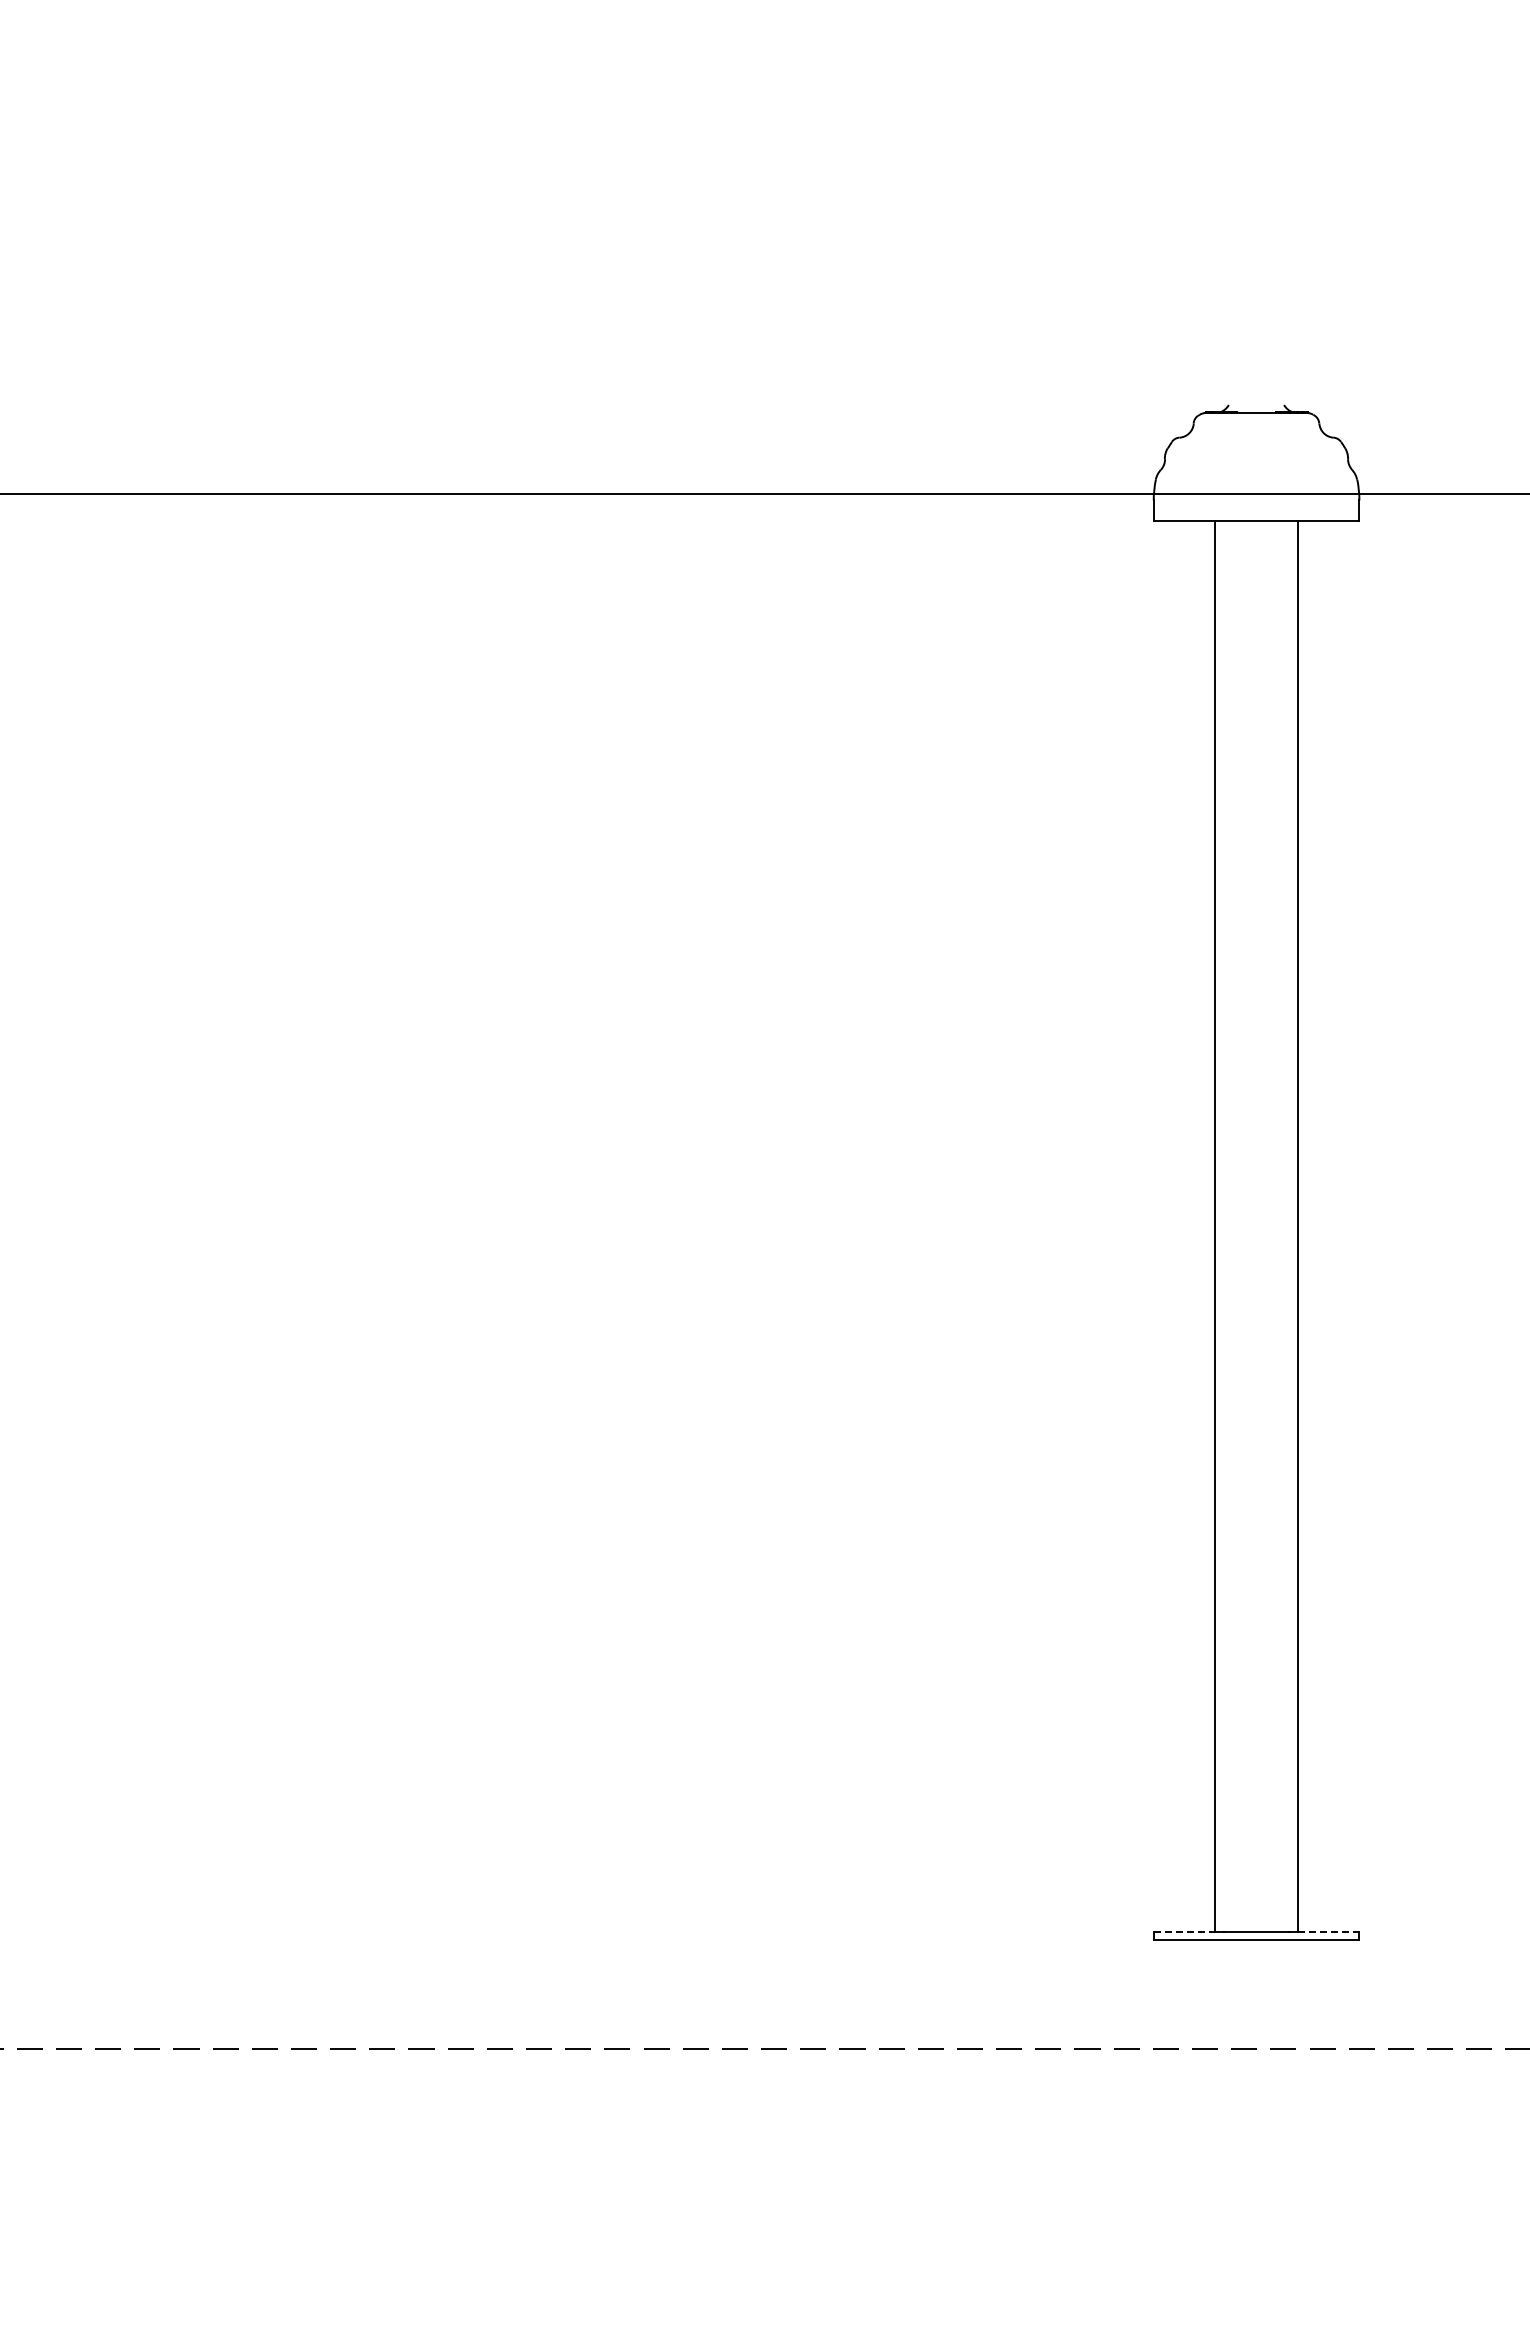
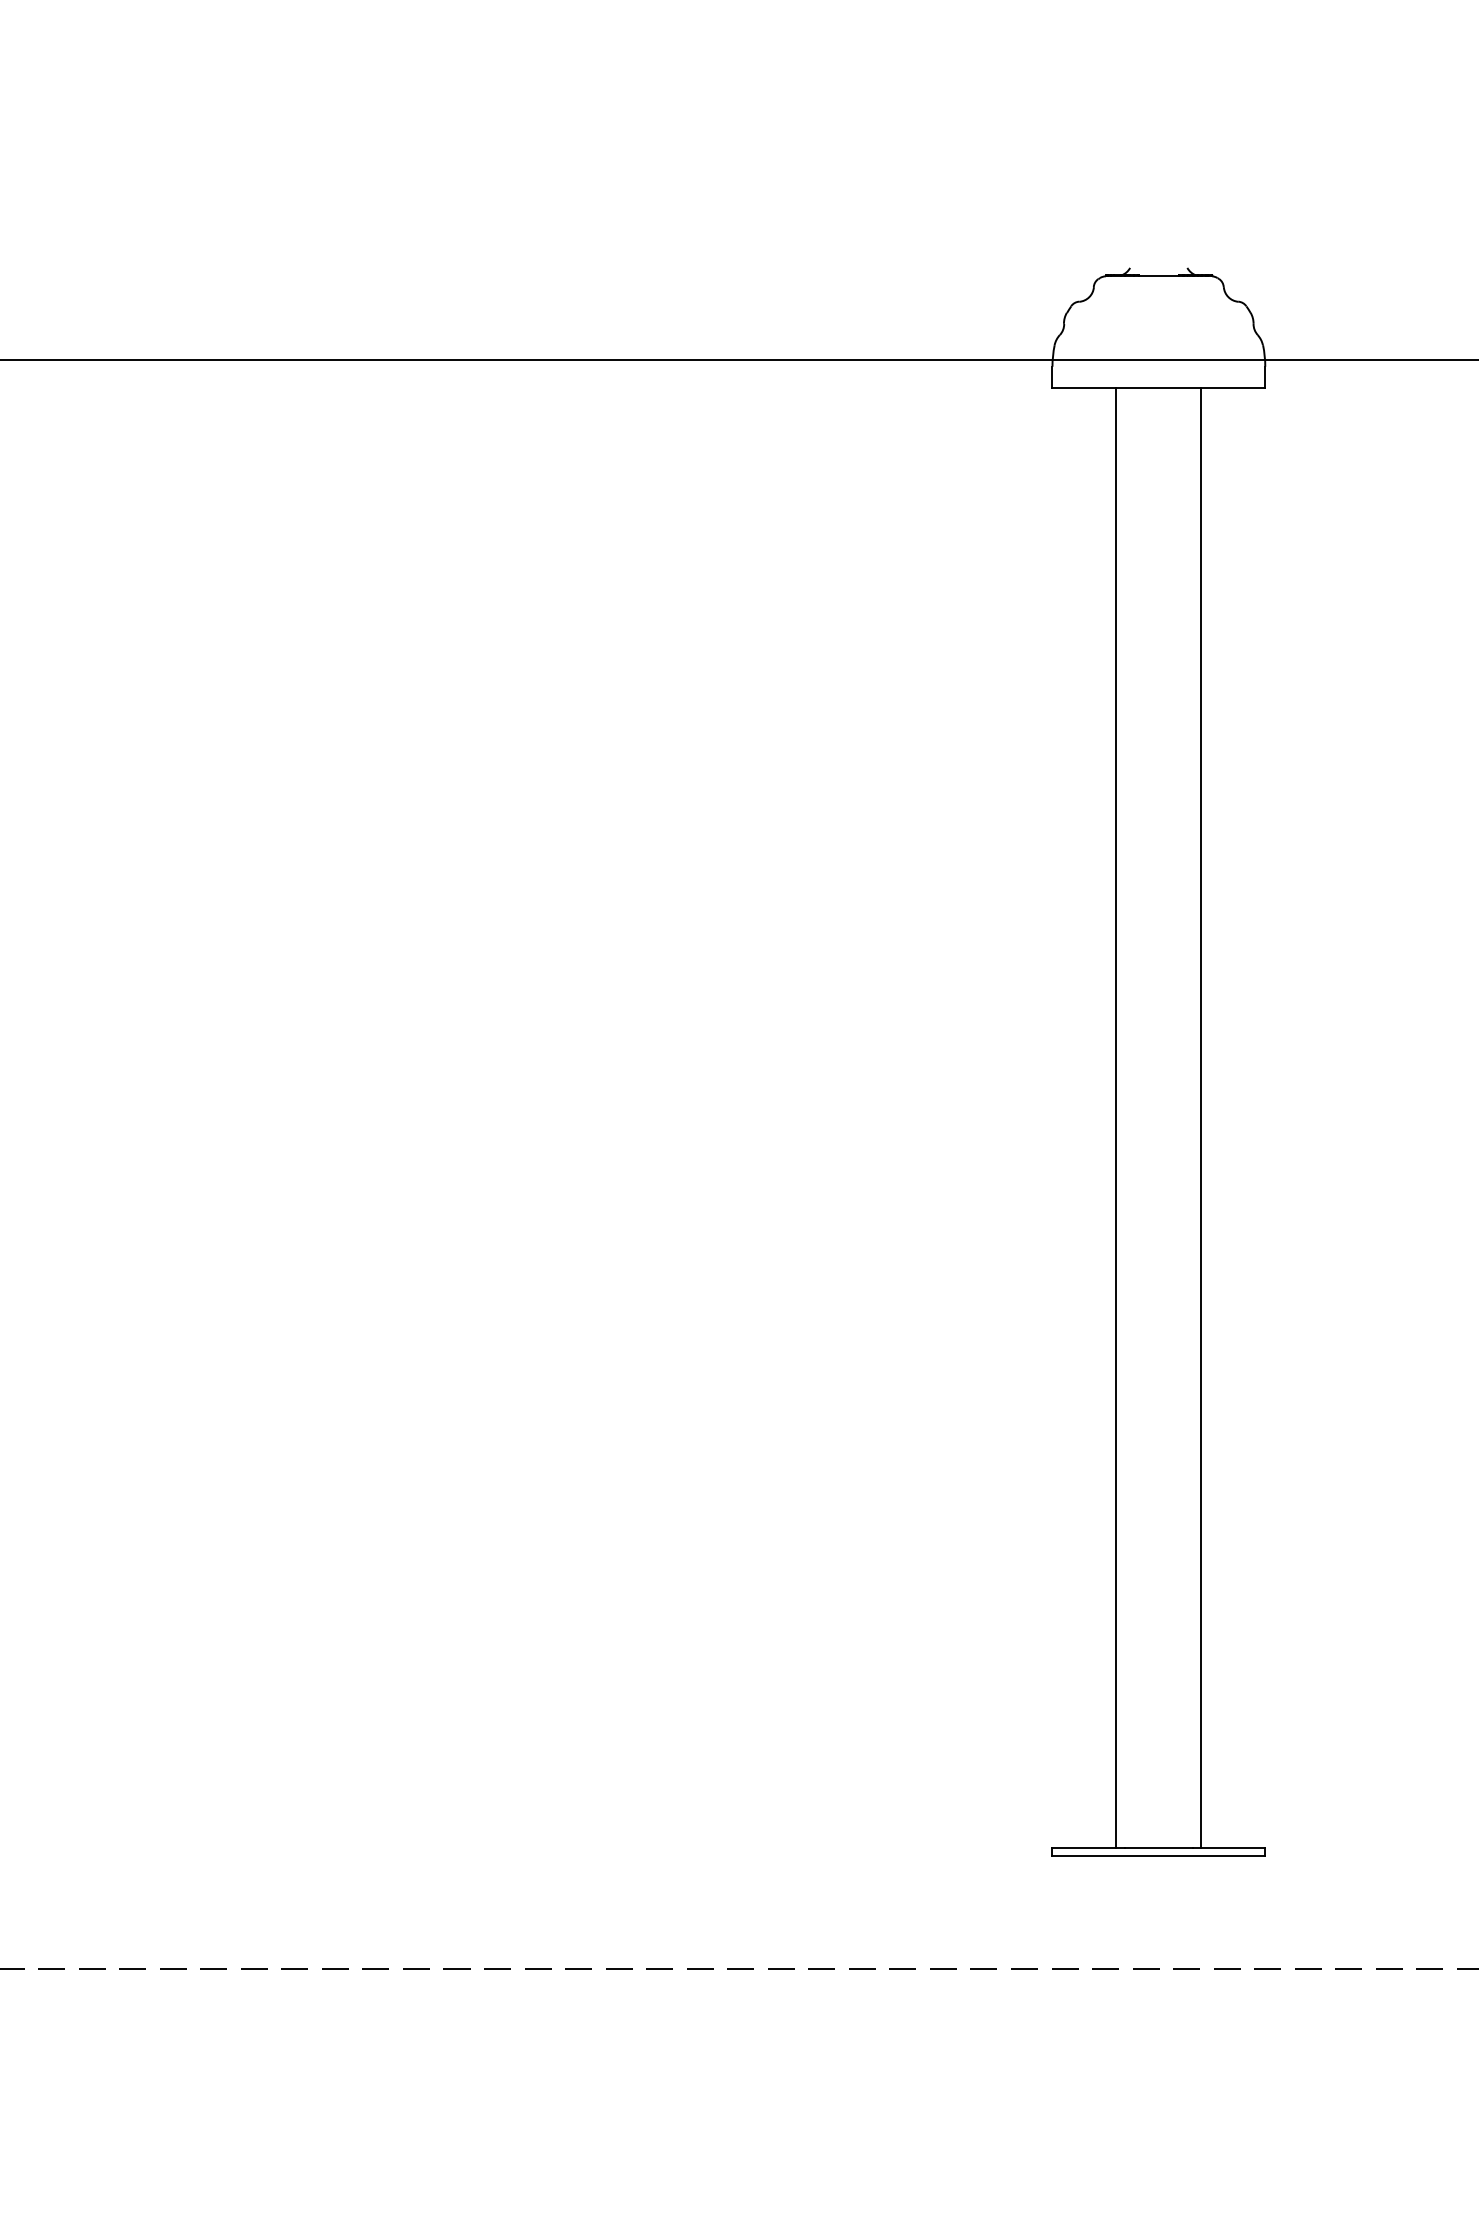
line: (1184, 1931) -> (1084, 1847), dashed -> solid
line: (1328, 1931) -> (1233, 1847), dashed -> solid

